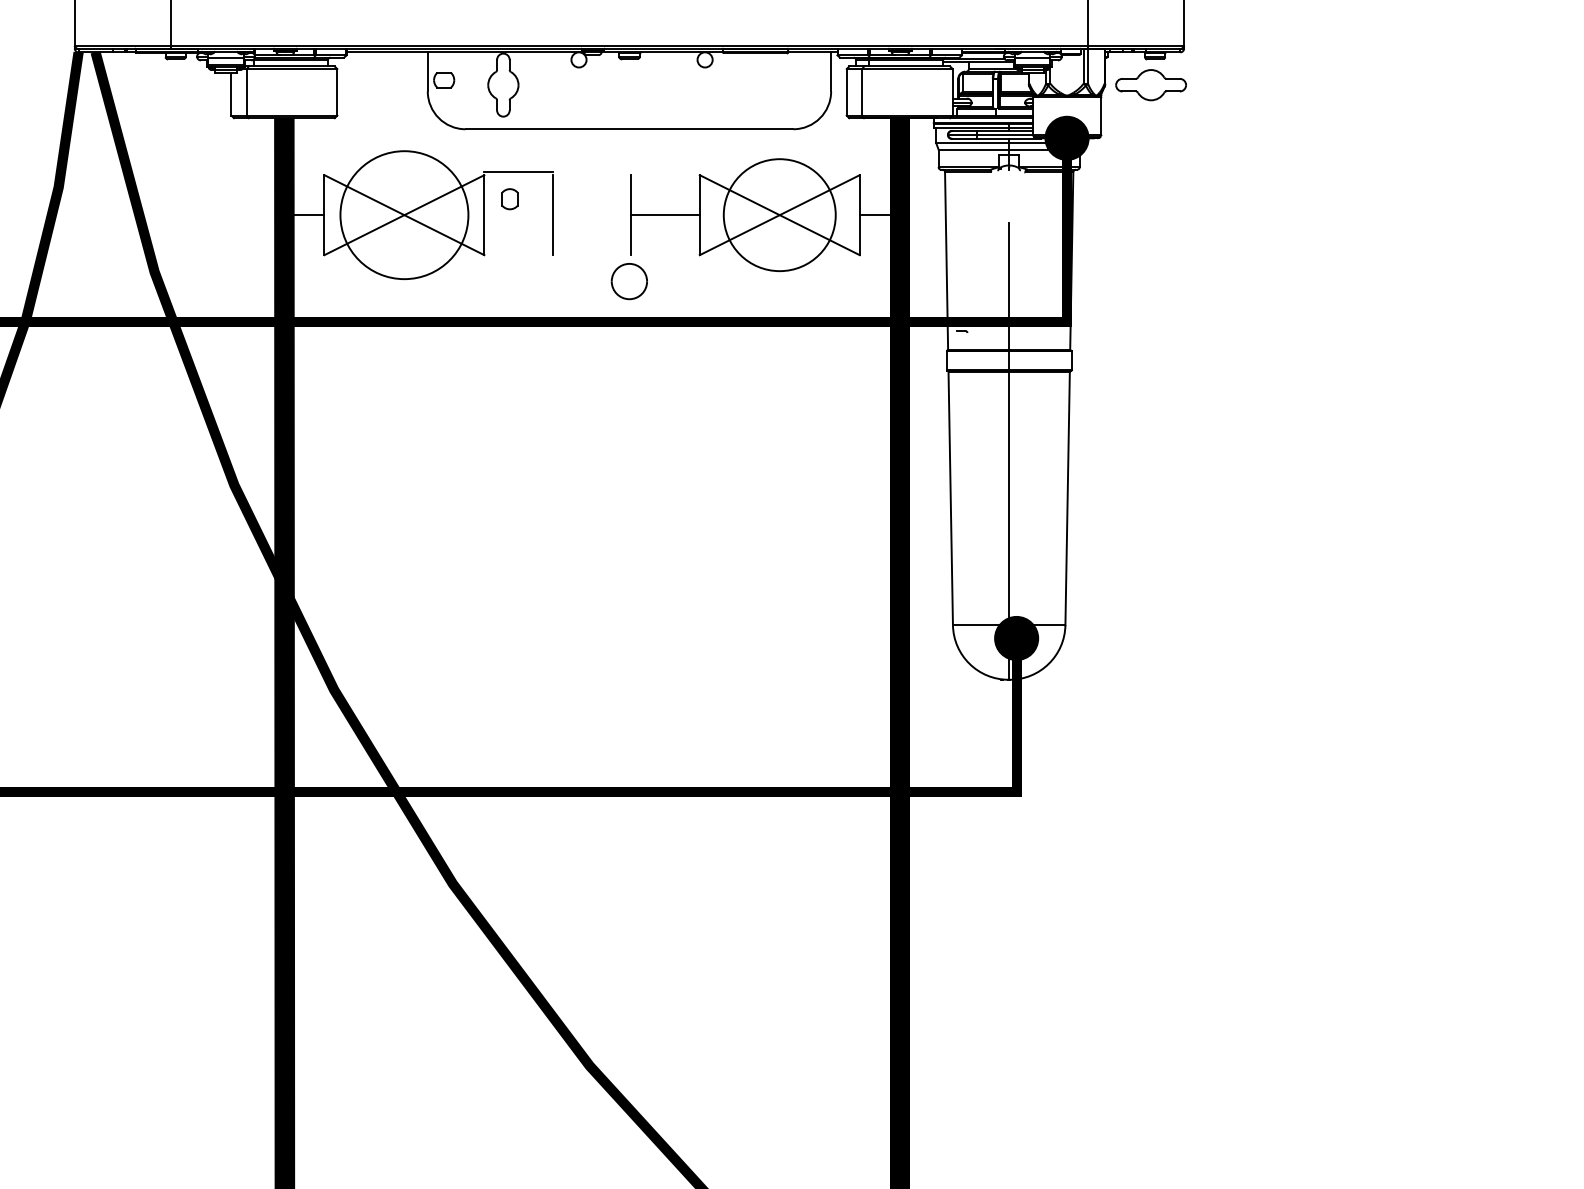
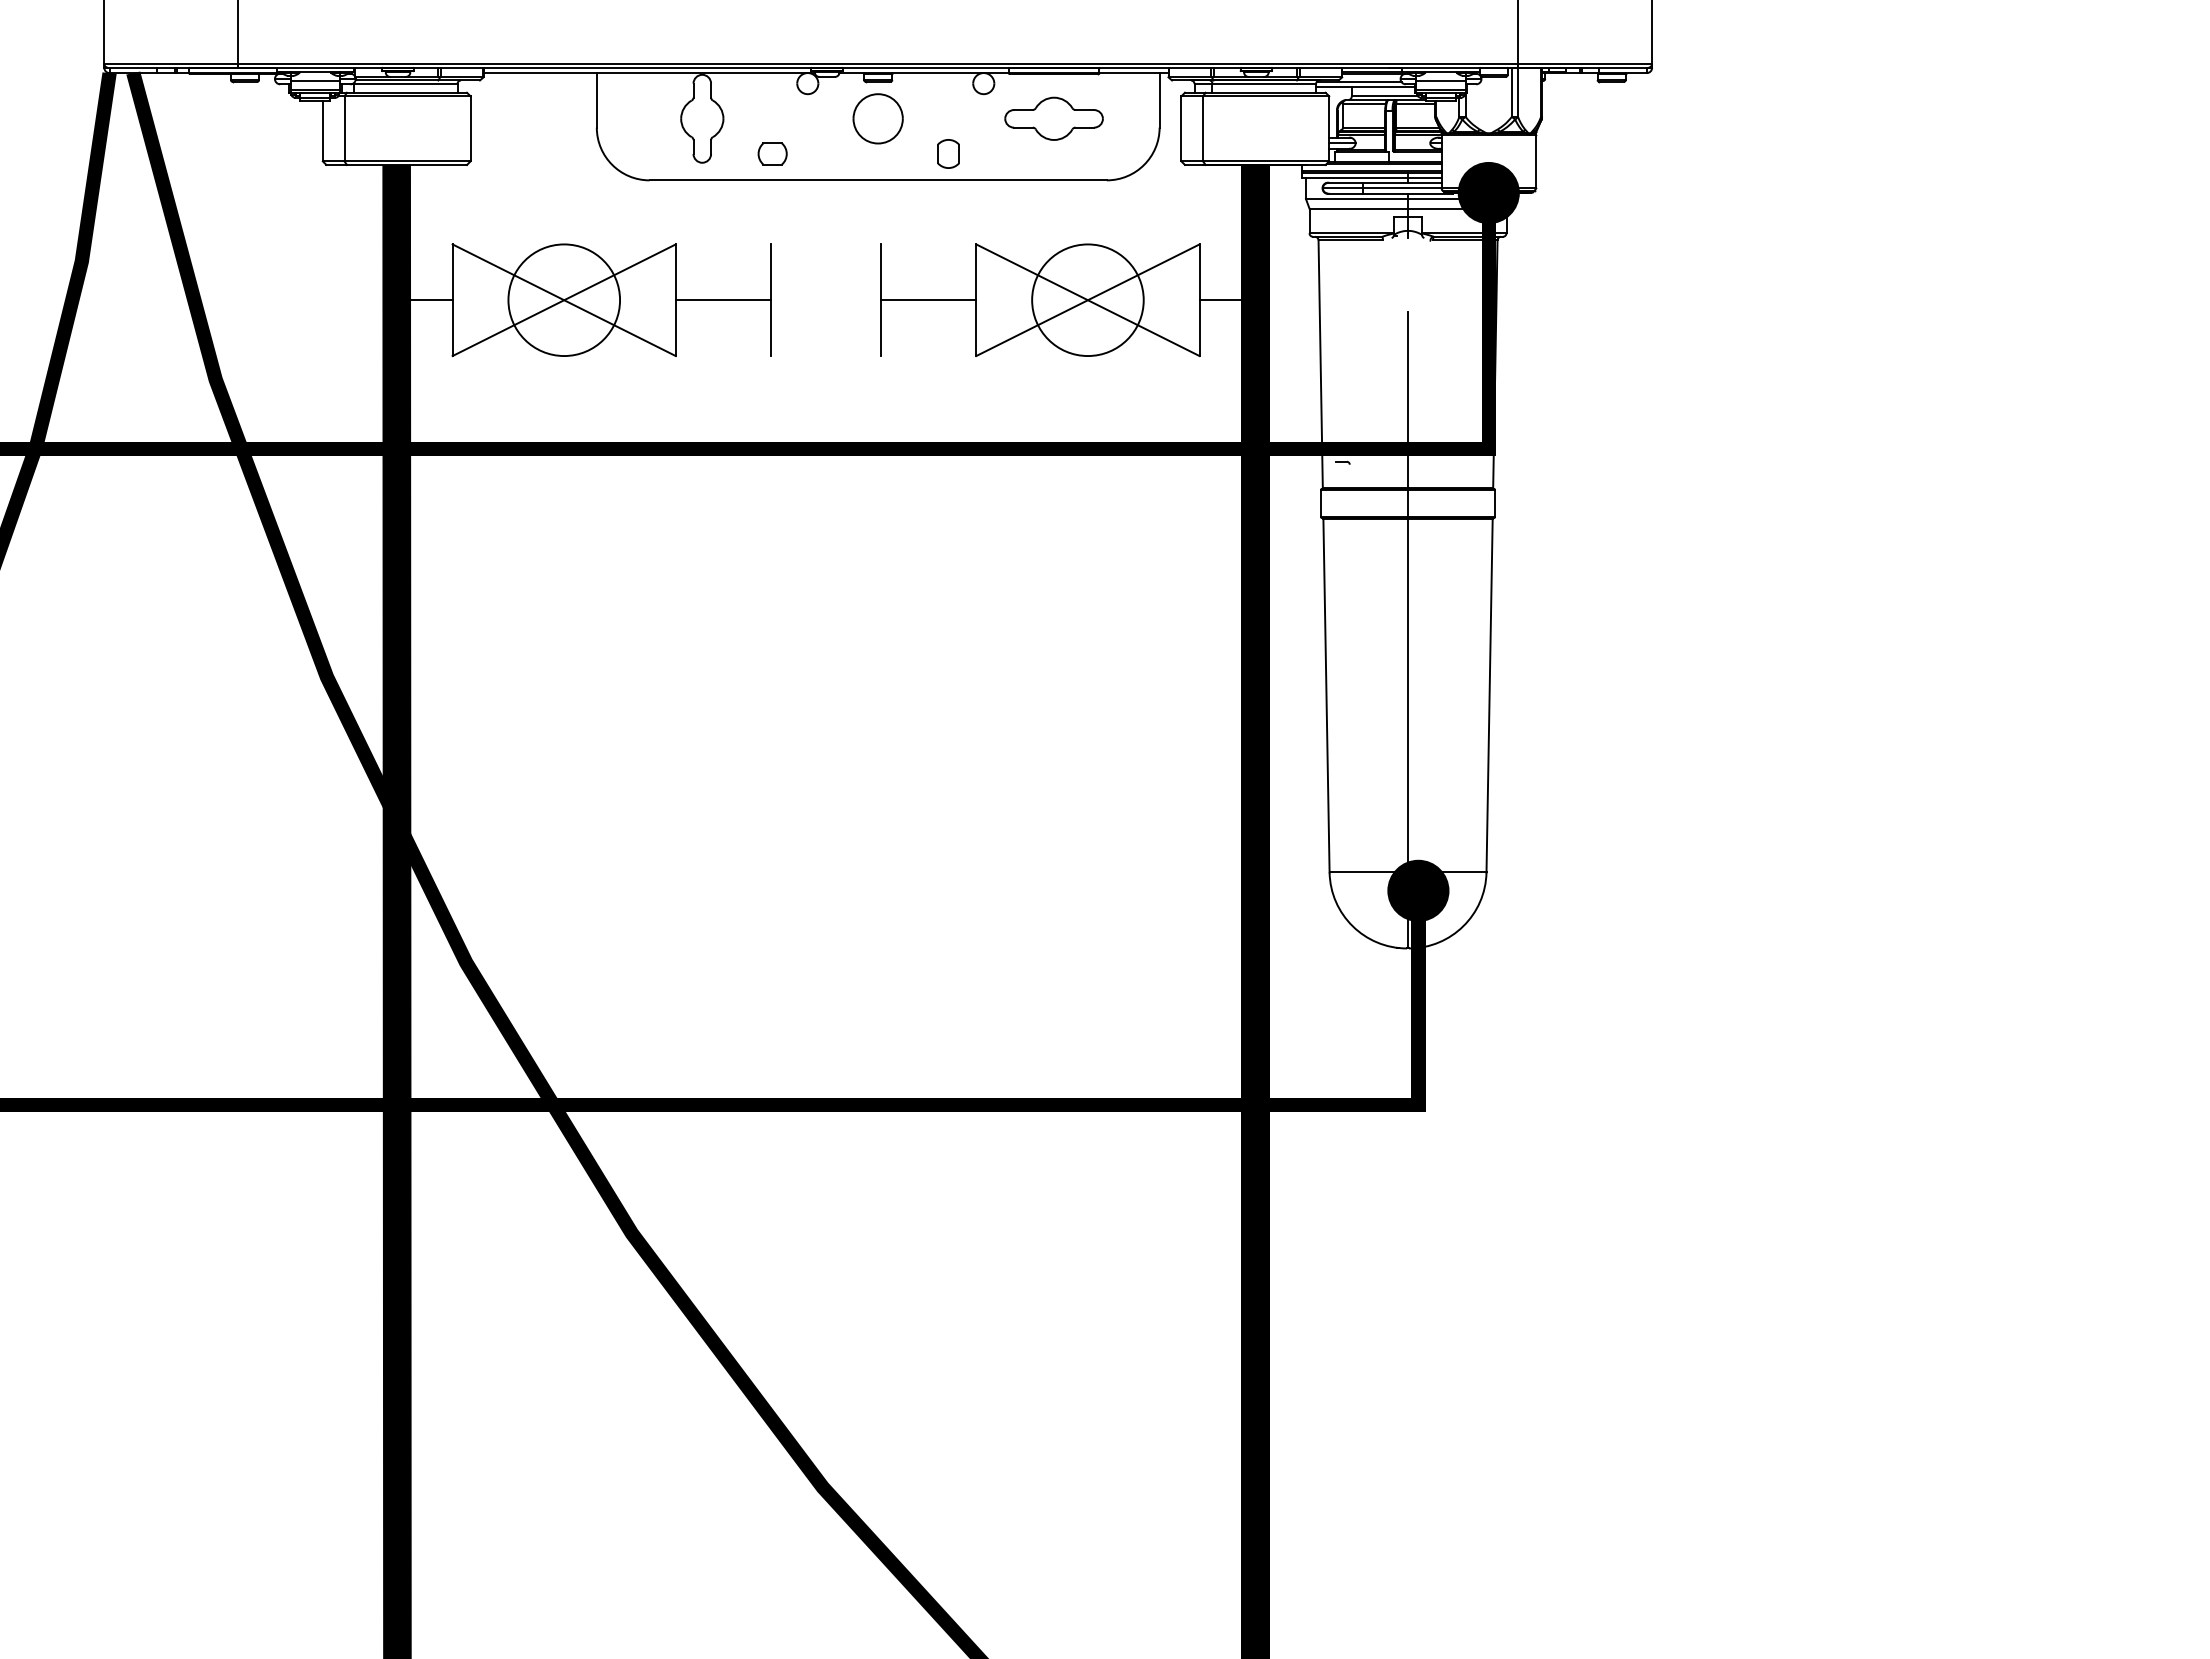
part: (444, 79) -> (772, 153), moved
part: (1150, 84) -> (1053, 118), moved
line: (518, 172) -> (723, 300), moved
part: (509, 198) -> (948, 153), moved
circle: (404, 215) -> (564, 300), size x0.62
circle: (779, 215) -> (1087, 300), size x0.71
part: (628, 281) -> (877, 118), moved

